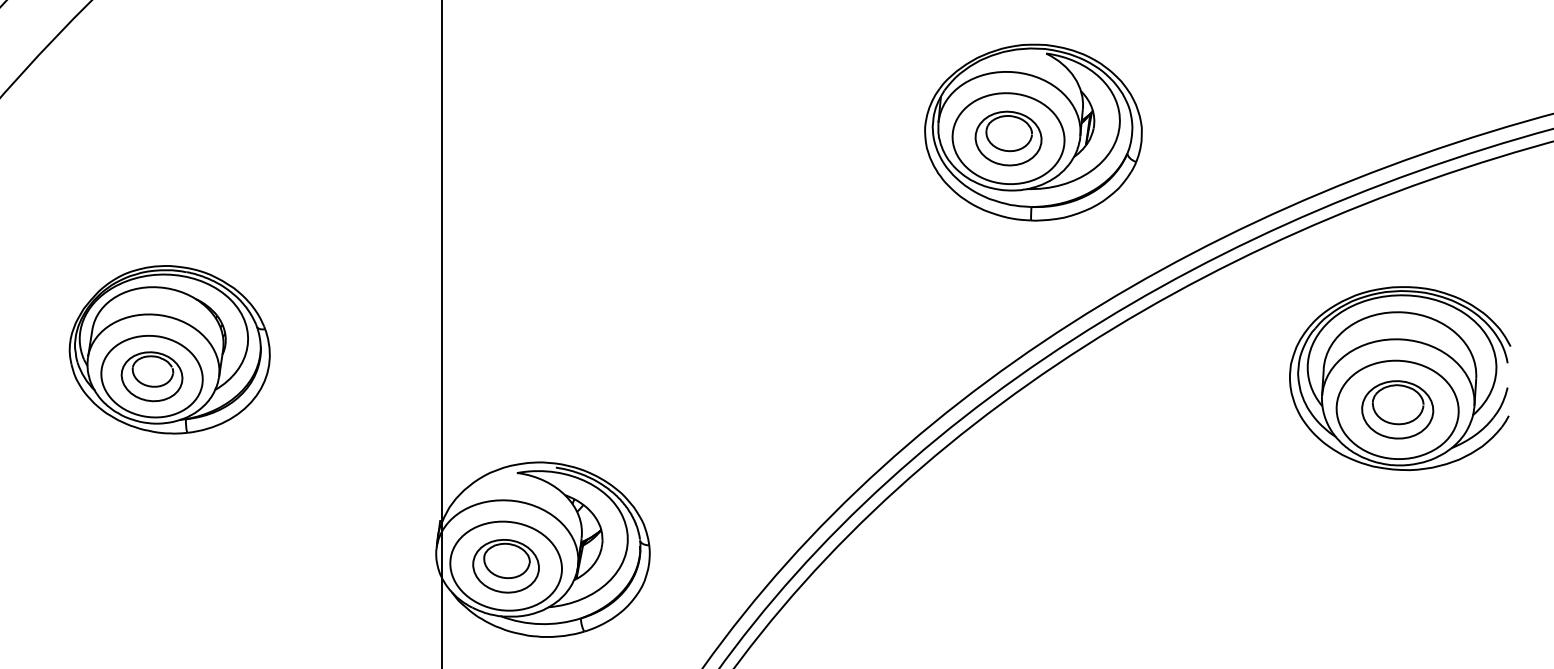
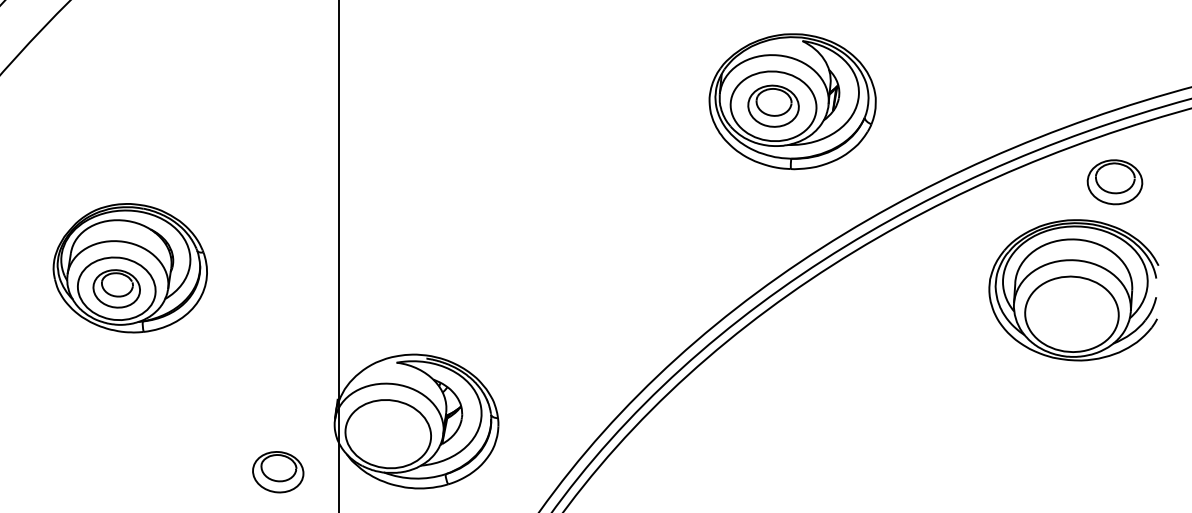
part: (1397, 410) -> (1114, 182), moved
part: (506, 566) -> (278, 472), moved

